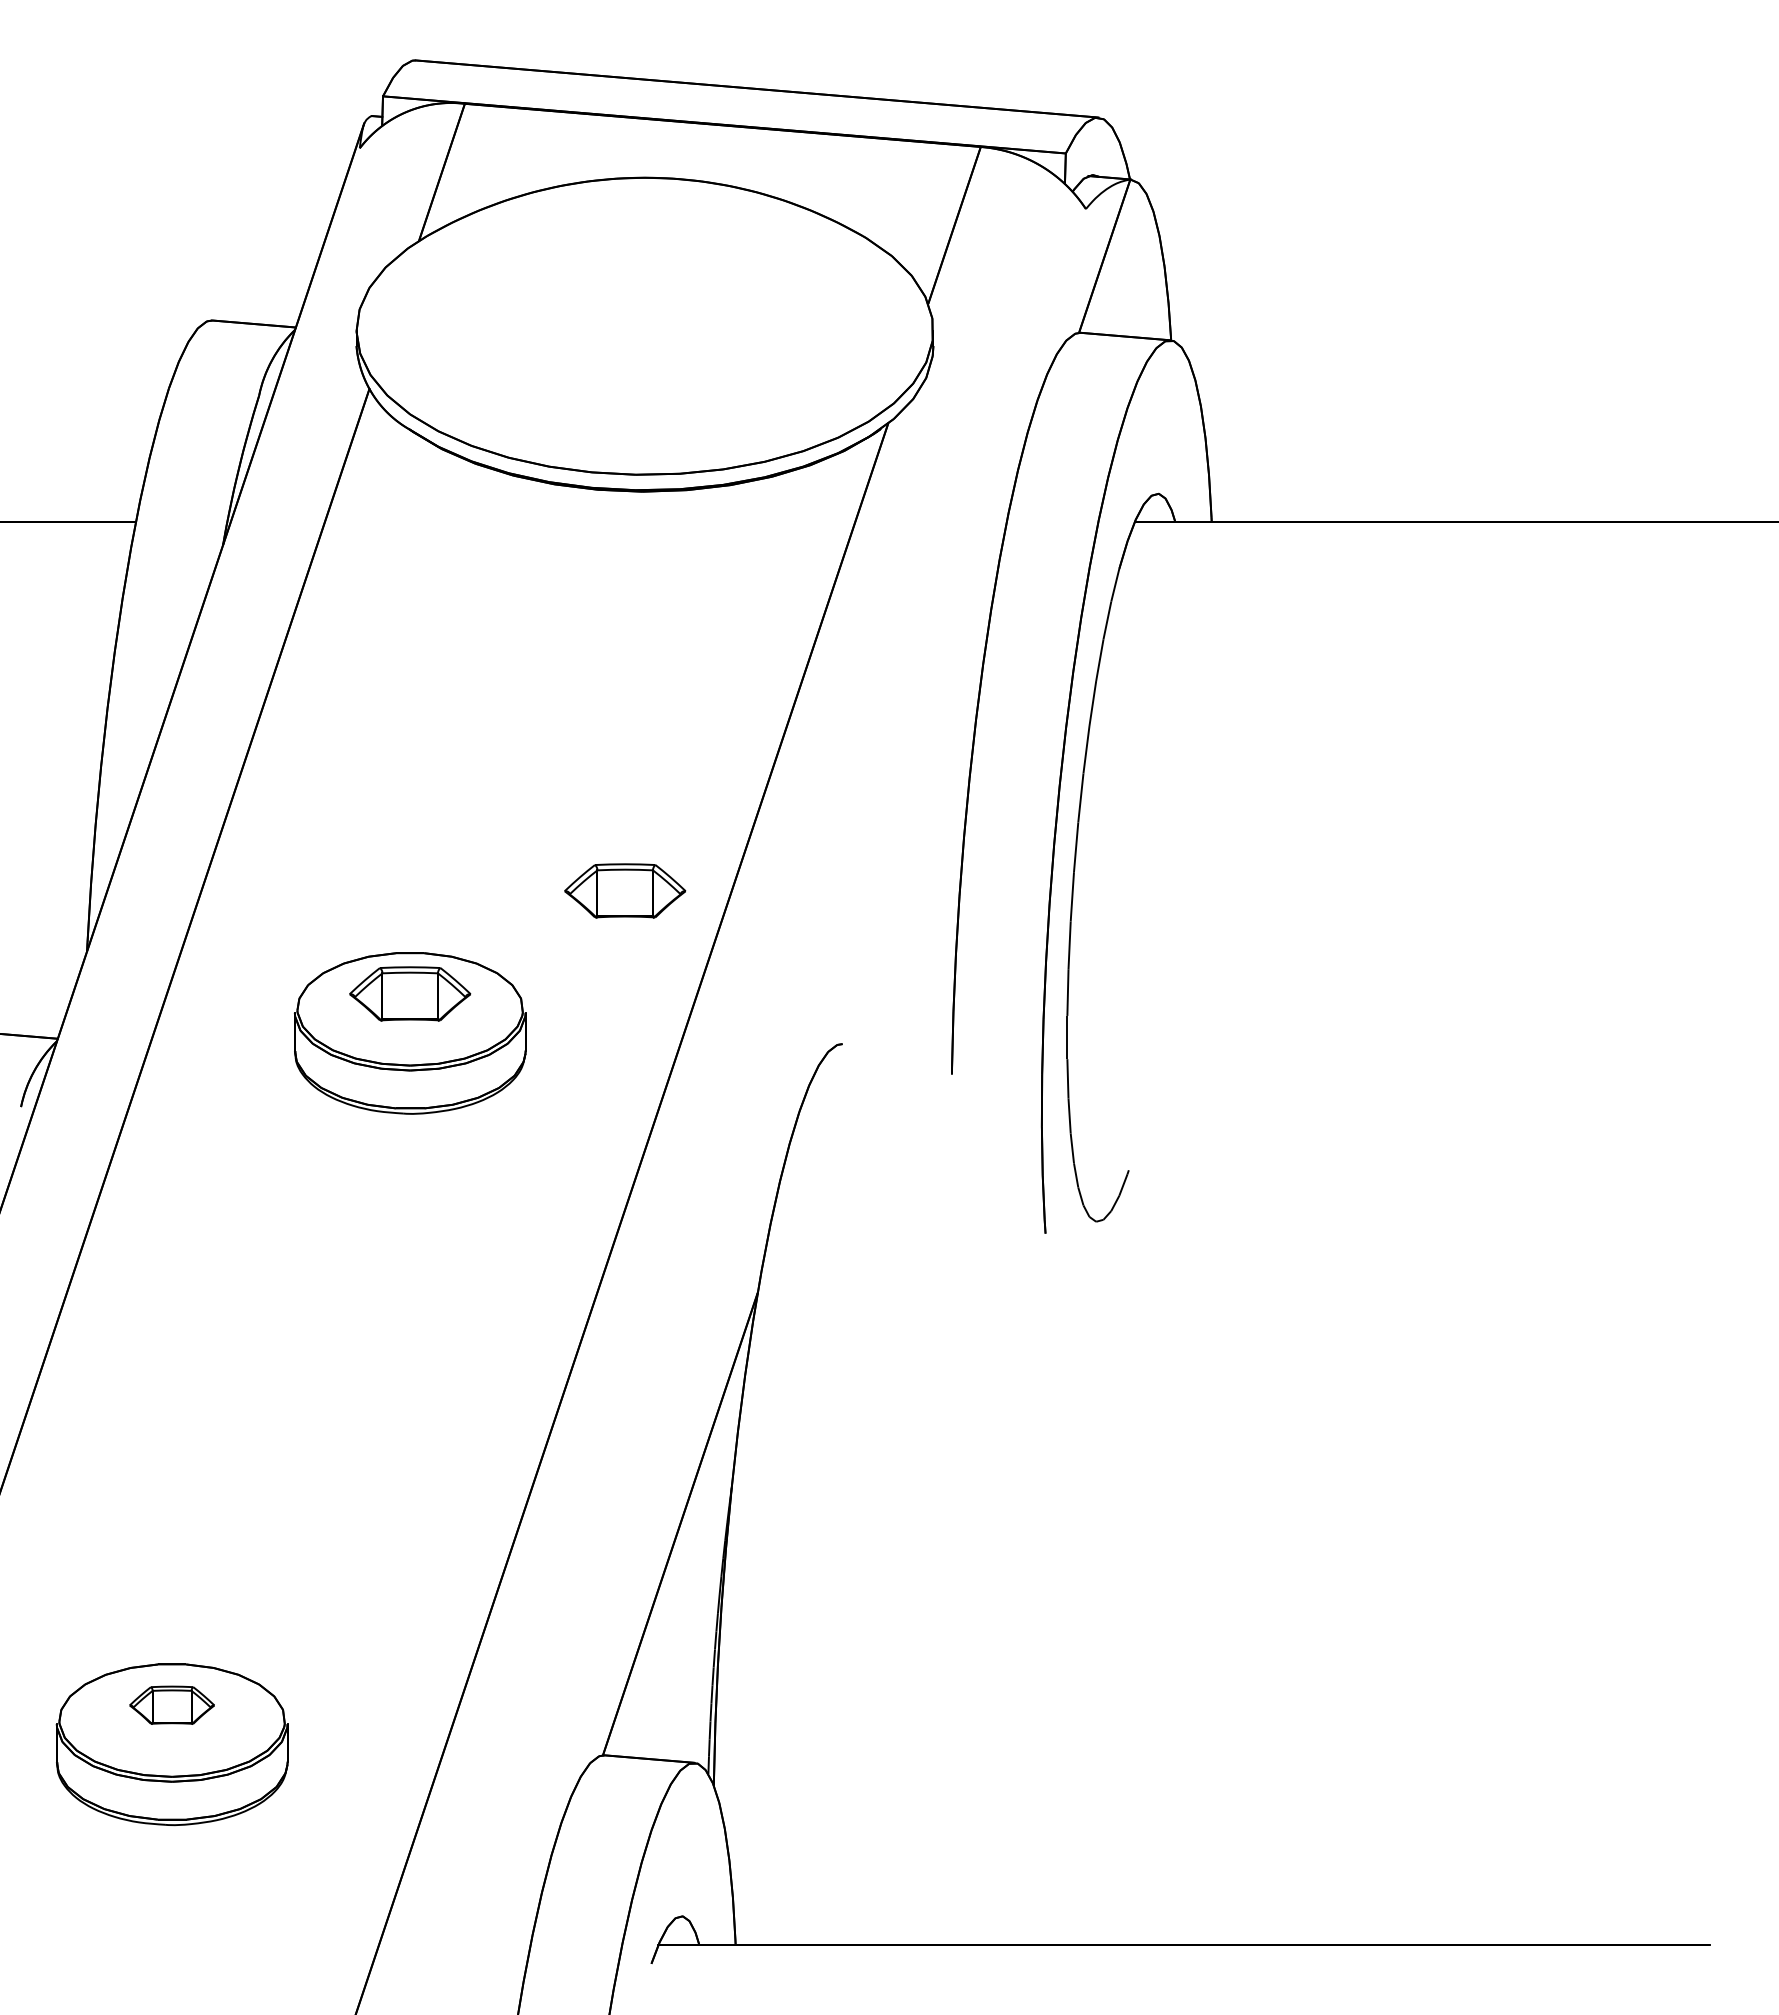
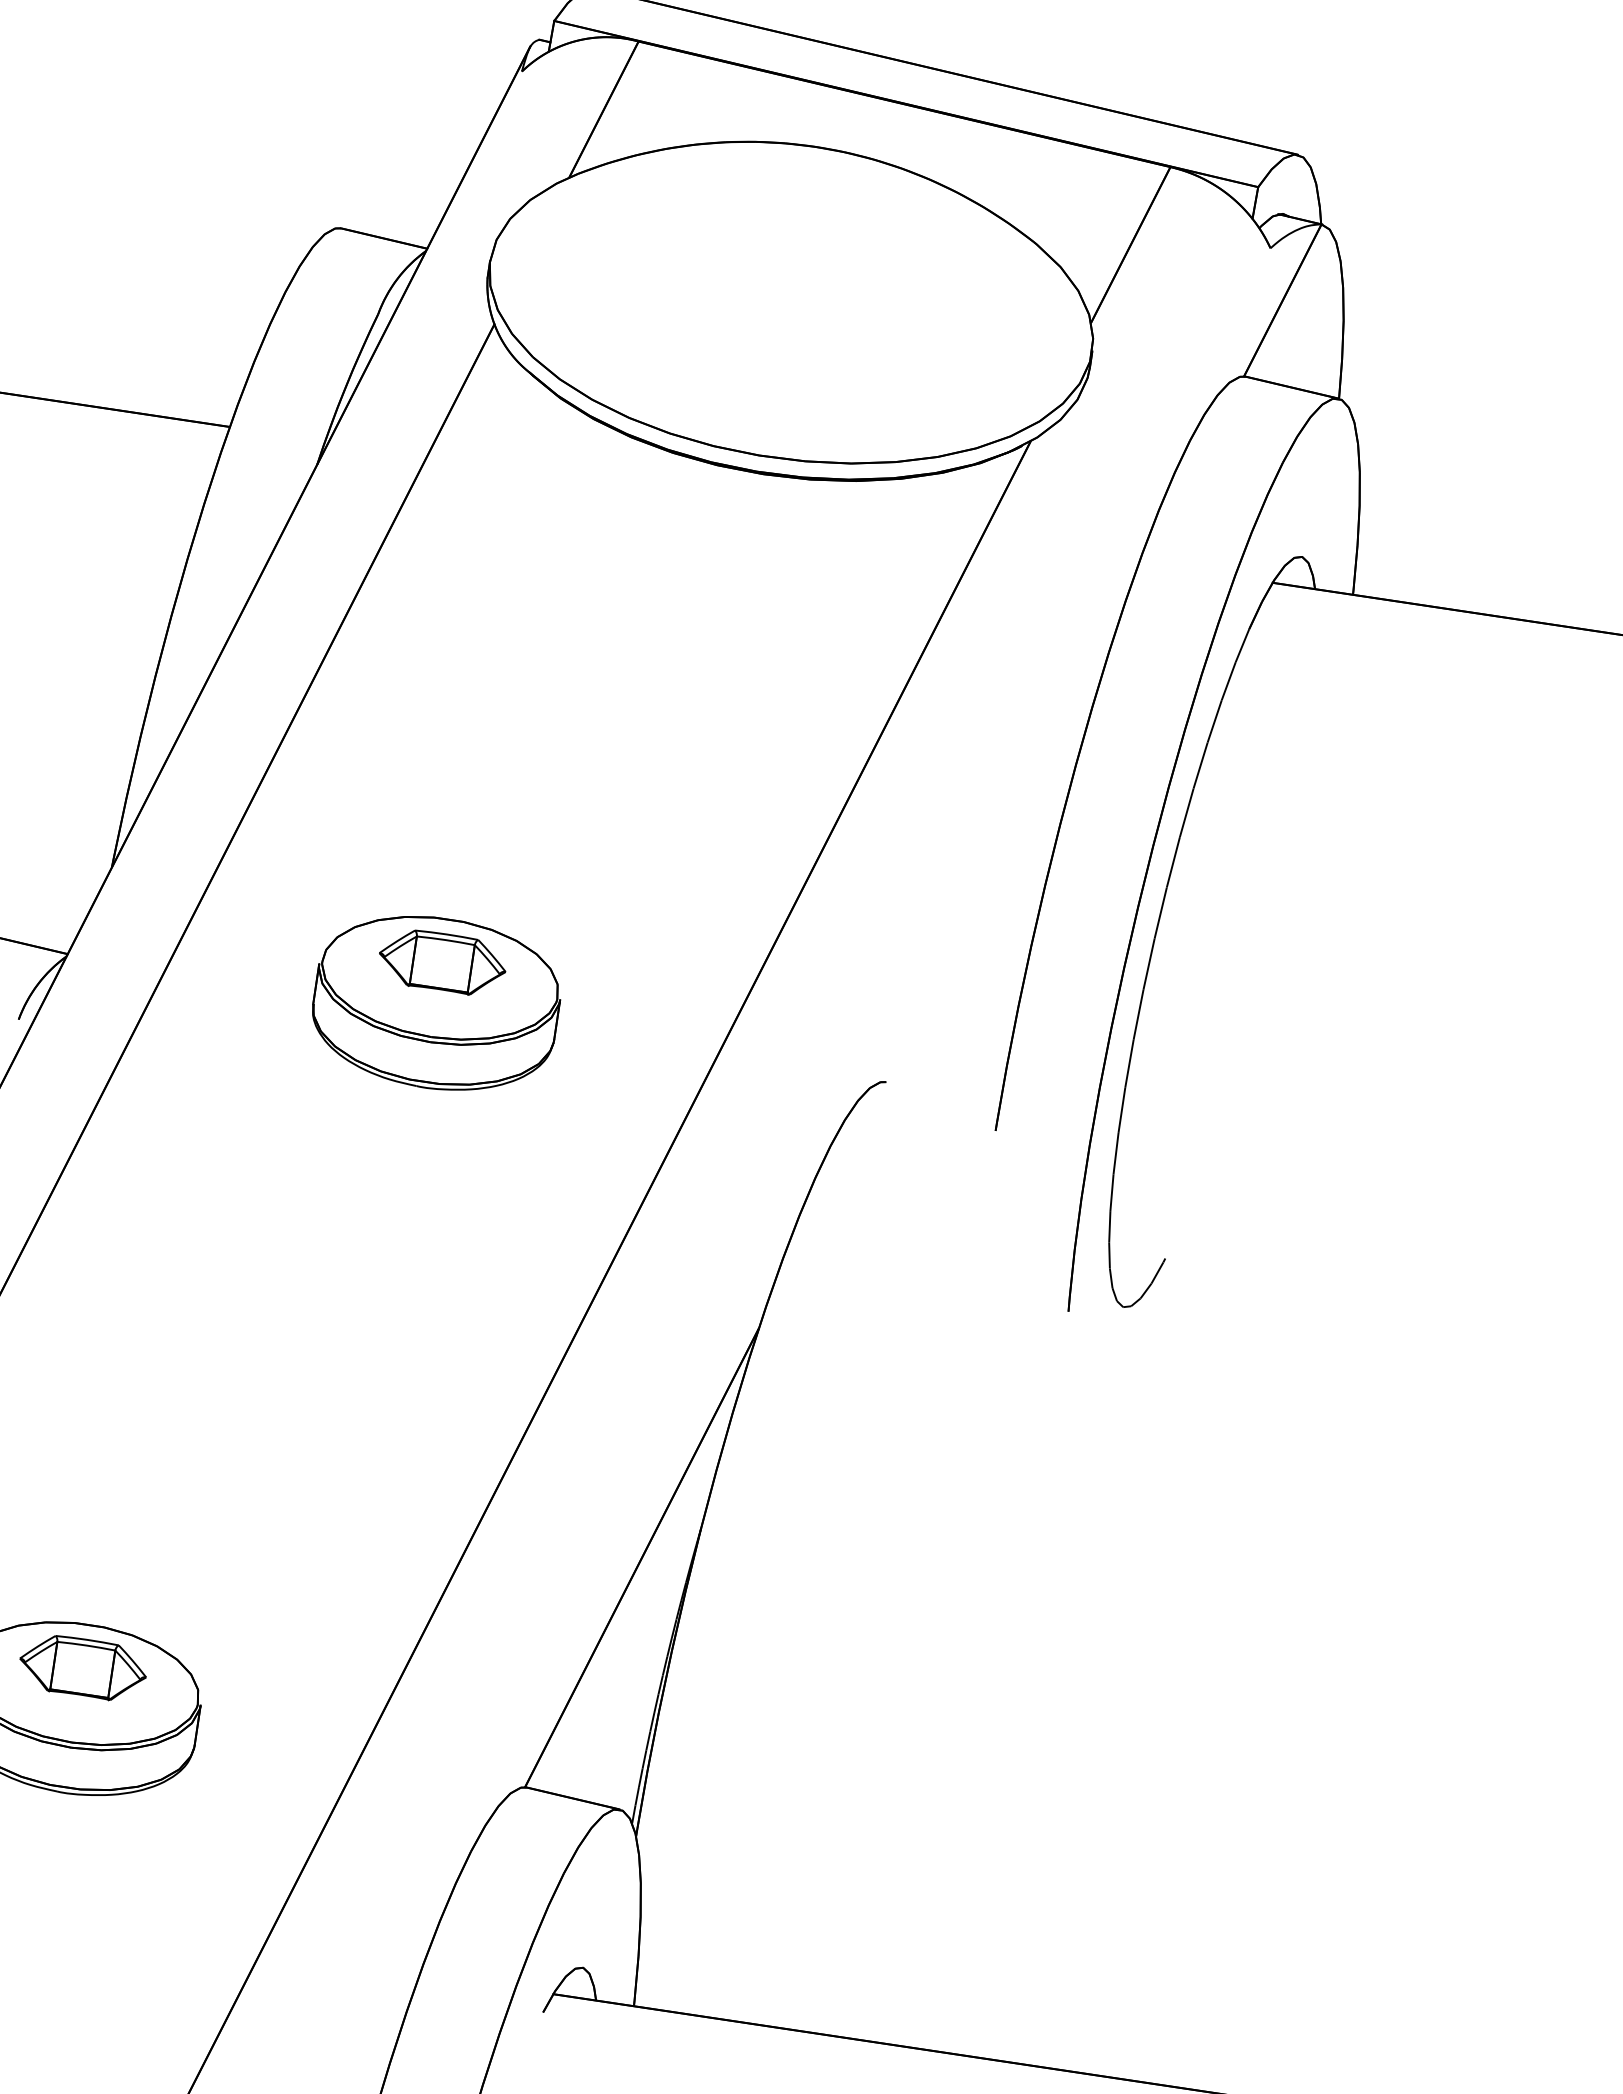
part: (625, 890) -> (683, 887), removed
part: (171, 1705) -> (82, 1667), size x1.43

